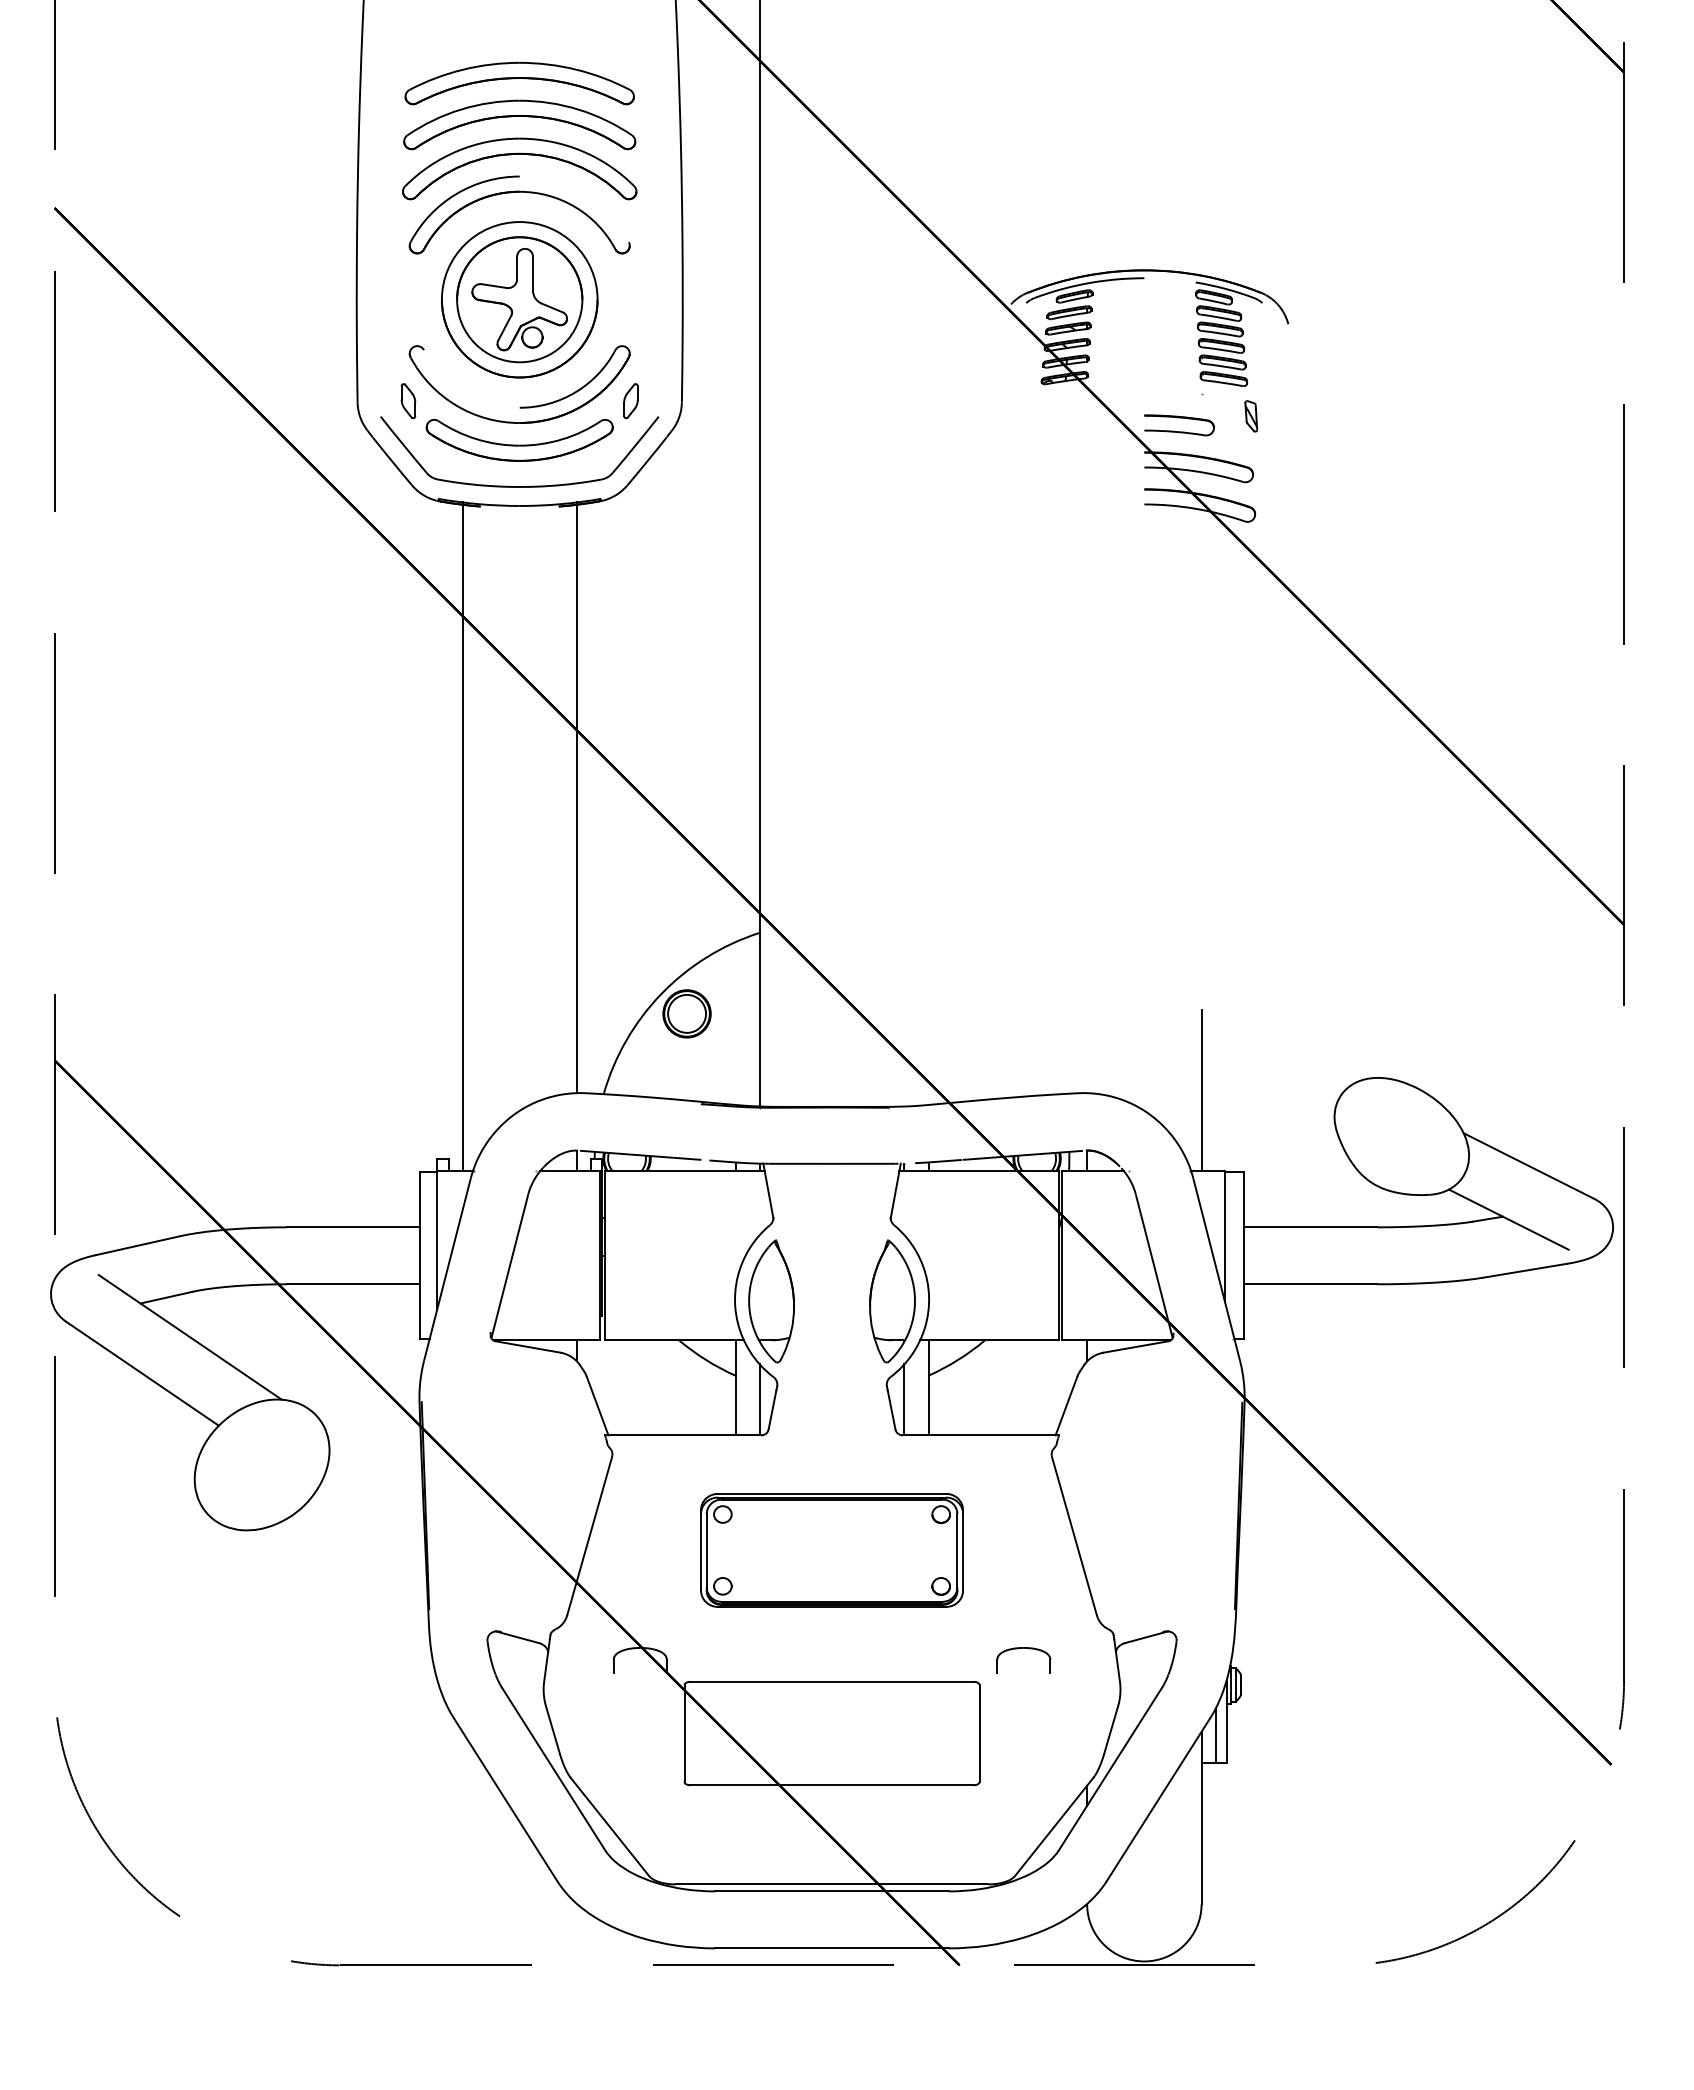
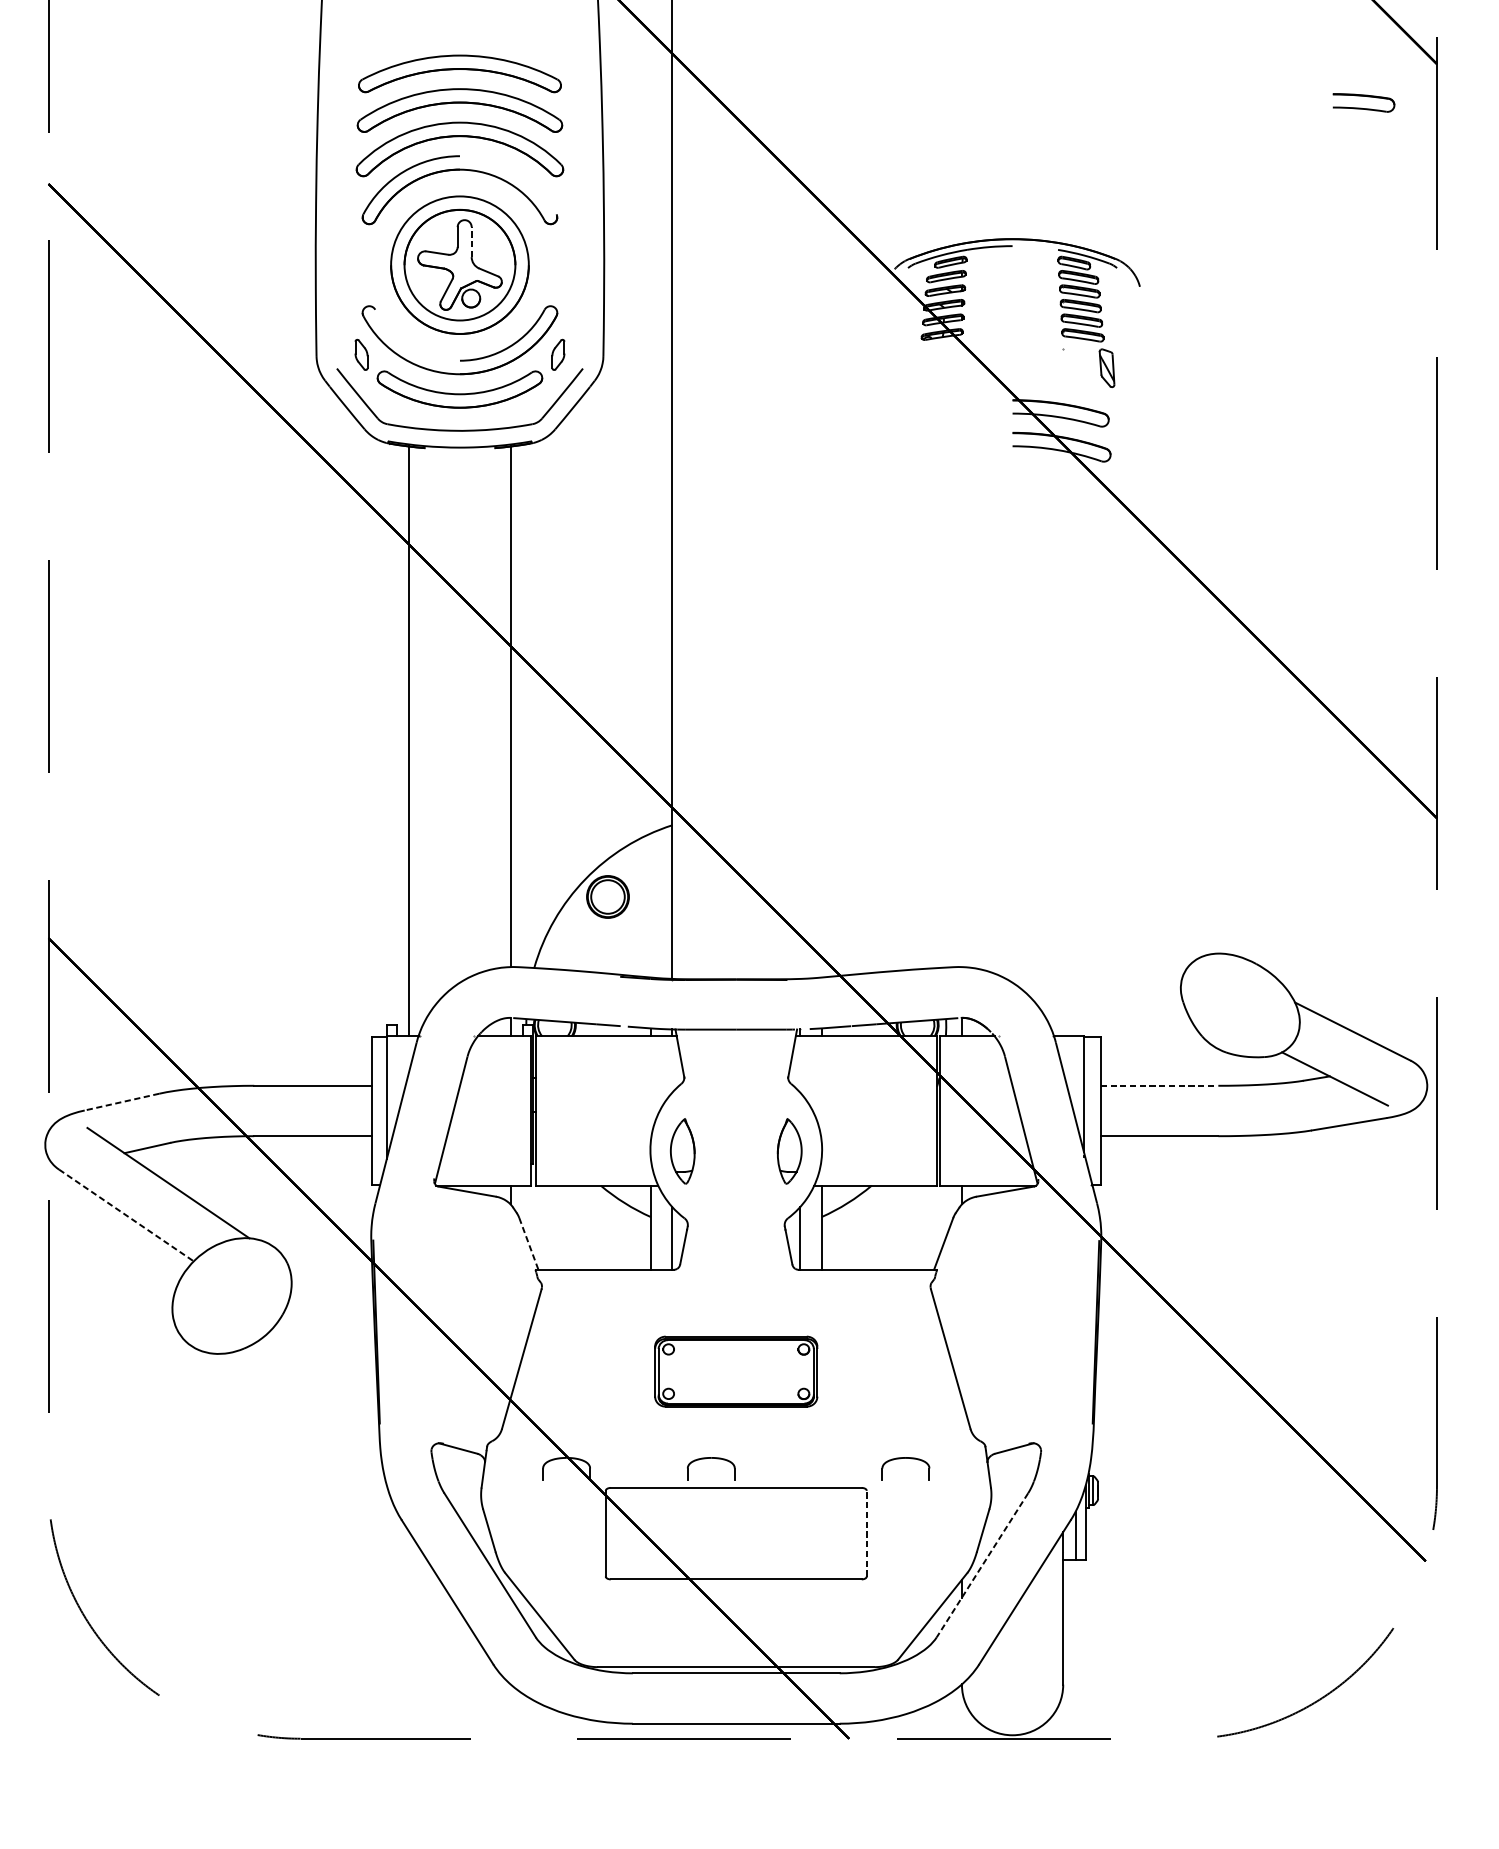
line: (532, 273) -> (471, 241), solid -> dashed
part: (1251, 416) -> (1107, 368), size x1.4
part: (1179, 425) -> (1363, 103), moved
line: (1201, 1090) -> (1063, 964), removed
line: (1310, 1227) -> (1159, 1085), solid -> dashed
line: (137, 1245) -> (121, 1101), solid -> dashed
part: (771, 1301) -> (682, 1151), size x0.6
part: (892, 1301) -> (789, 1151), size x0.6
line: (143, 1374) -> (127, 1216), solid -> dashed
line: (597, 1406) -> (528, 1244), solid -> dashed
part: (831, 1550) -> (735, 1371), size x0.7
part: (803, 1648) -> (711, 1458), added
line: (979, 1733) -> (866, 1533), solid -> dashed
line: (1110, 1769) -> (982, 1565), solid -> dashed

